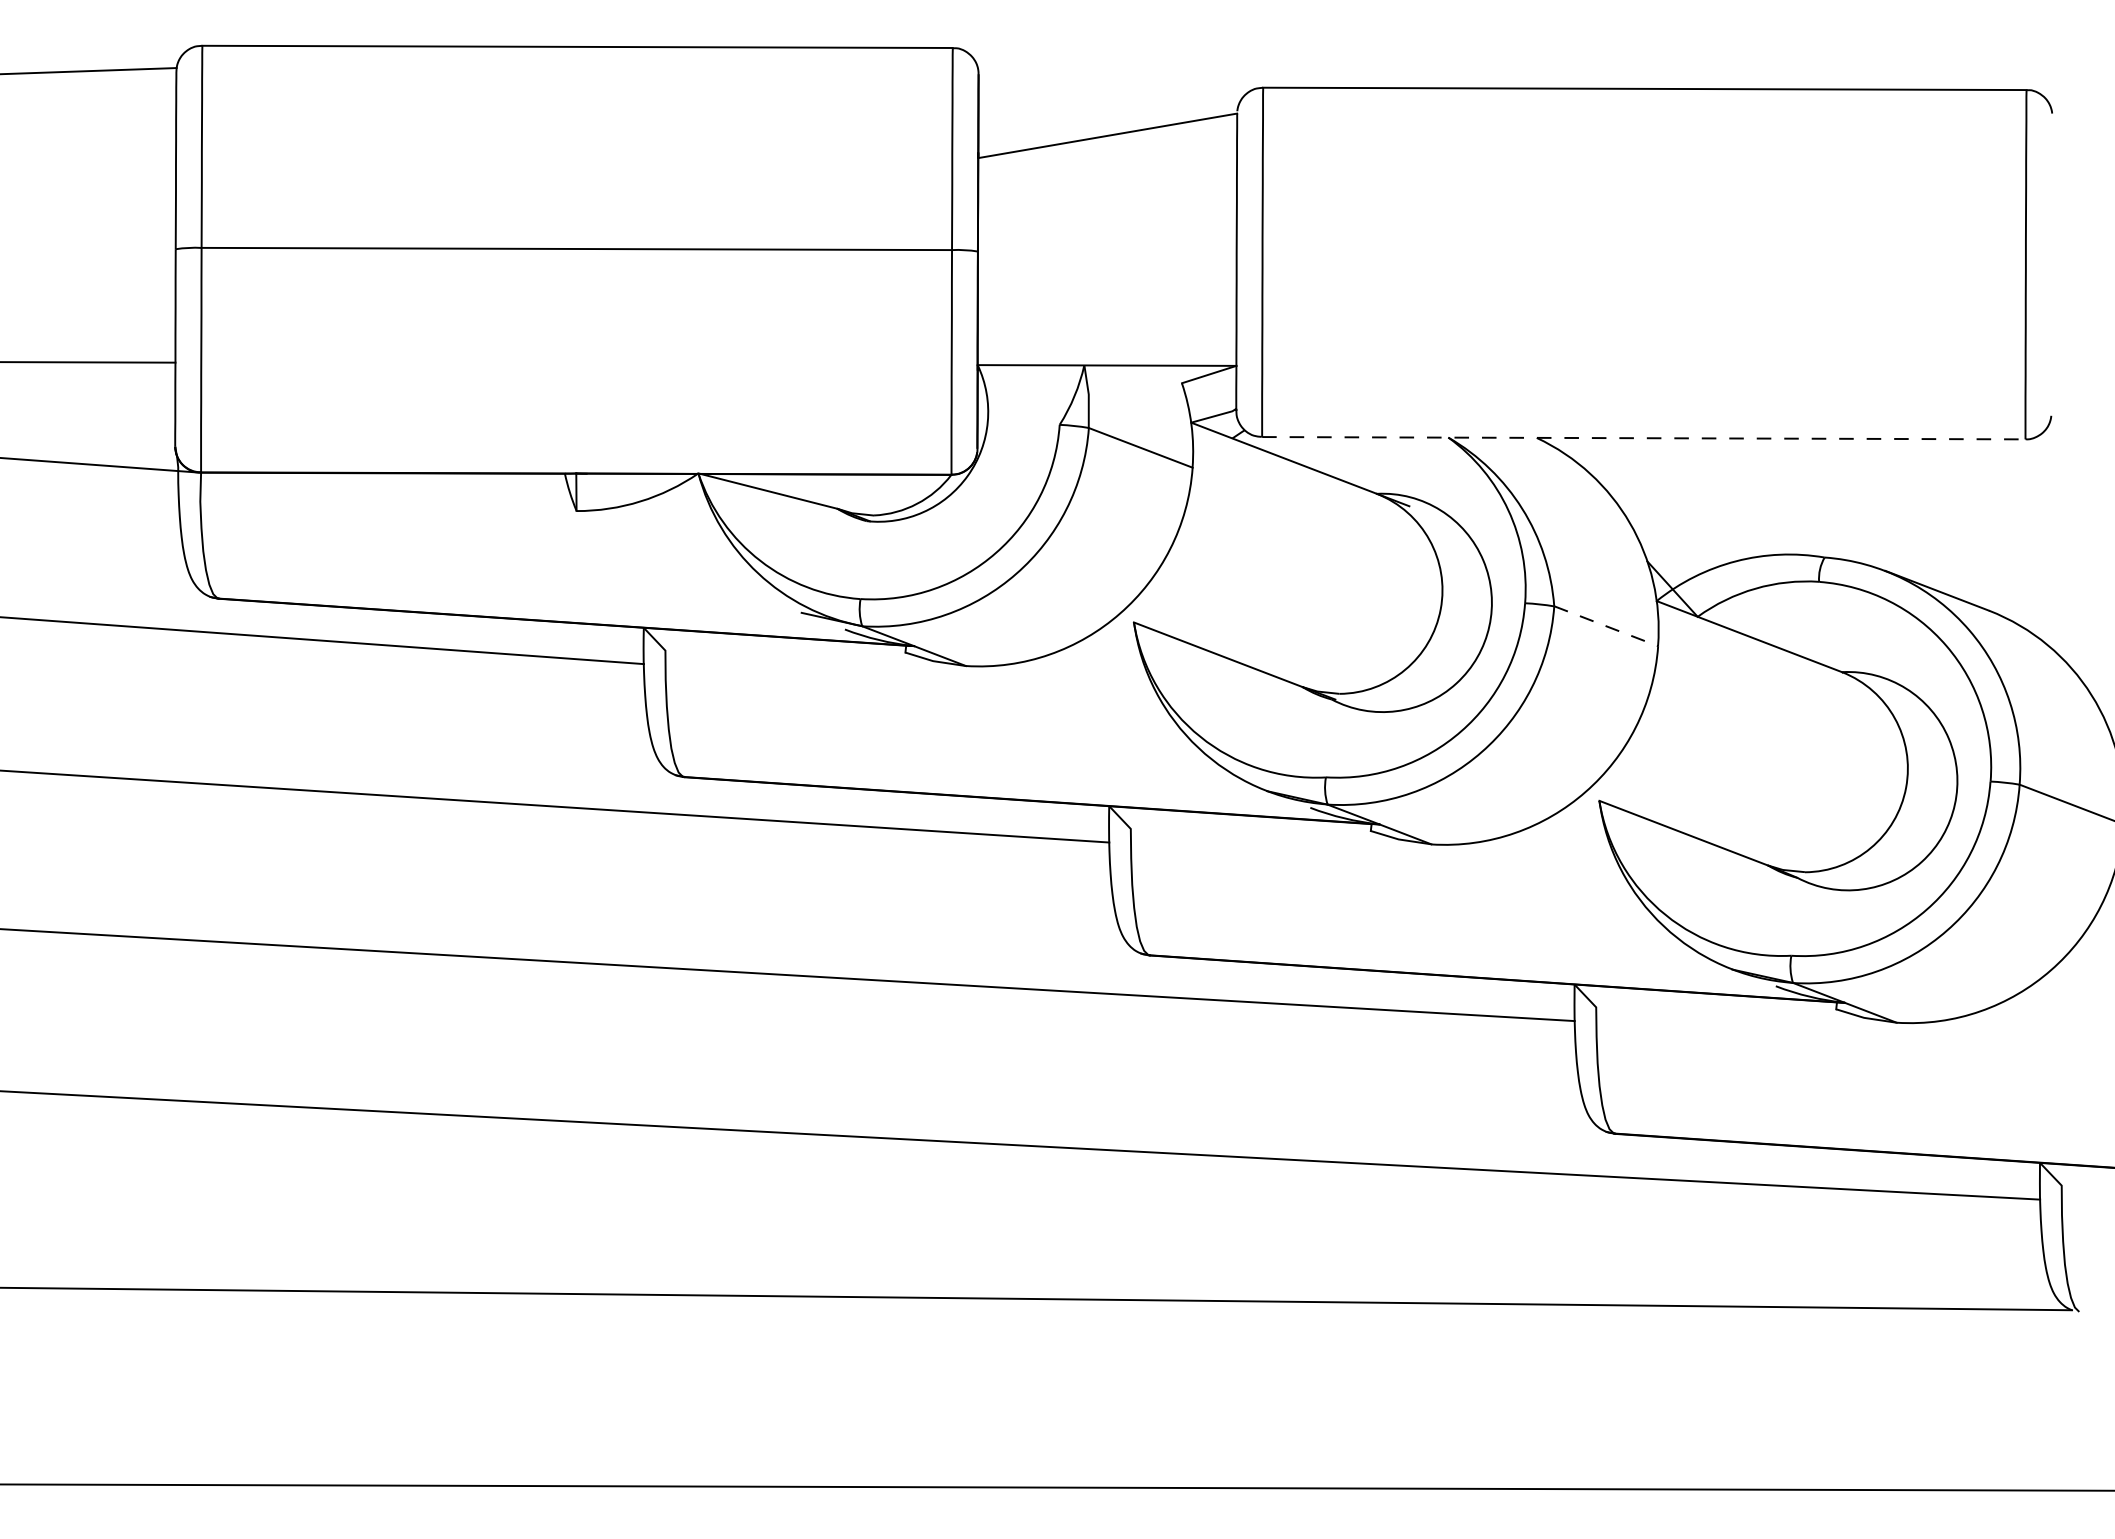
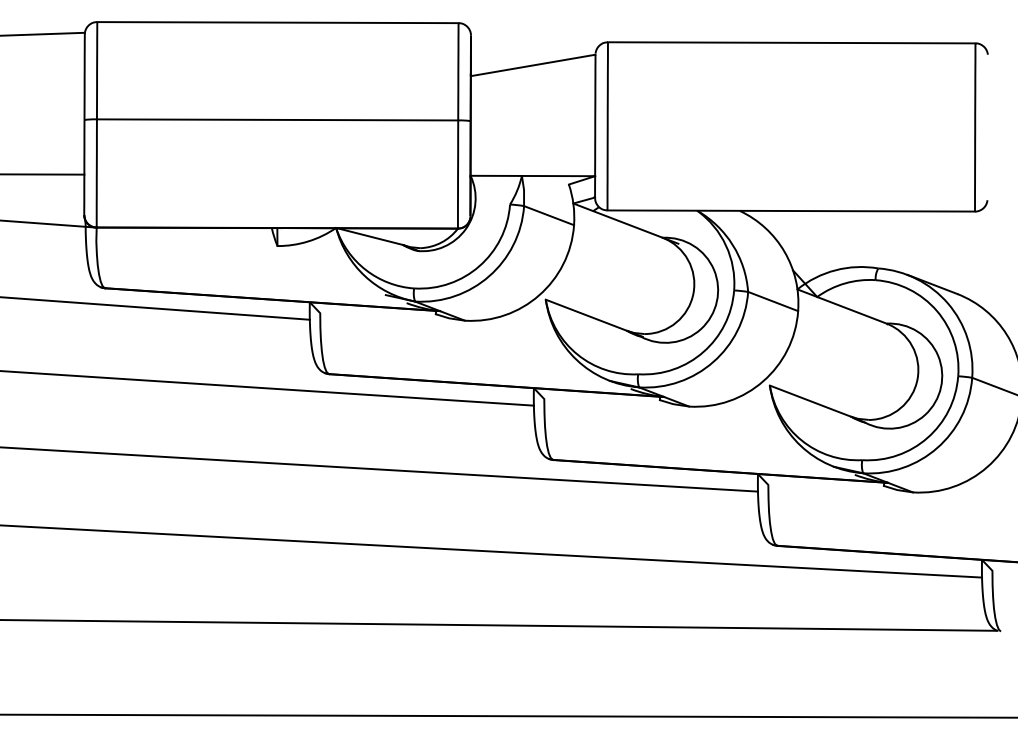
line: (1644, 439) -> (791, 211), dashed -> solid
line: (1606, 626) -> (773, 301), dashed -> solid

